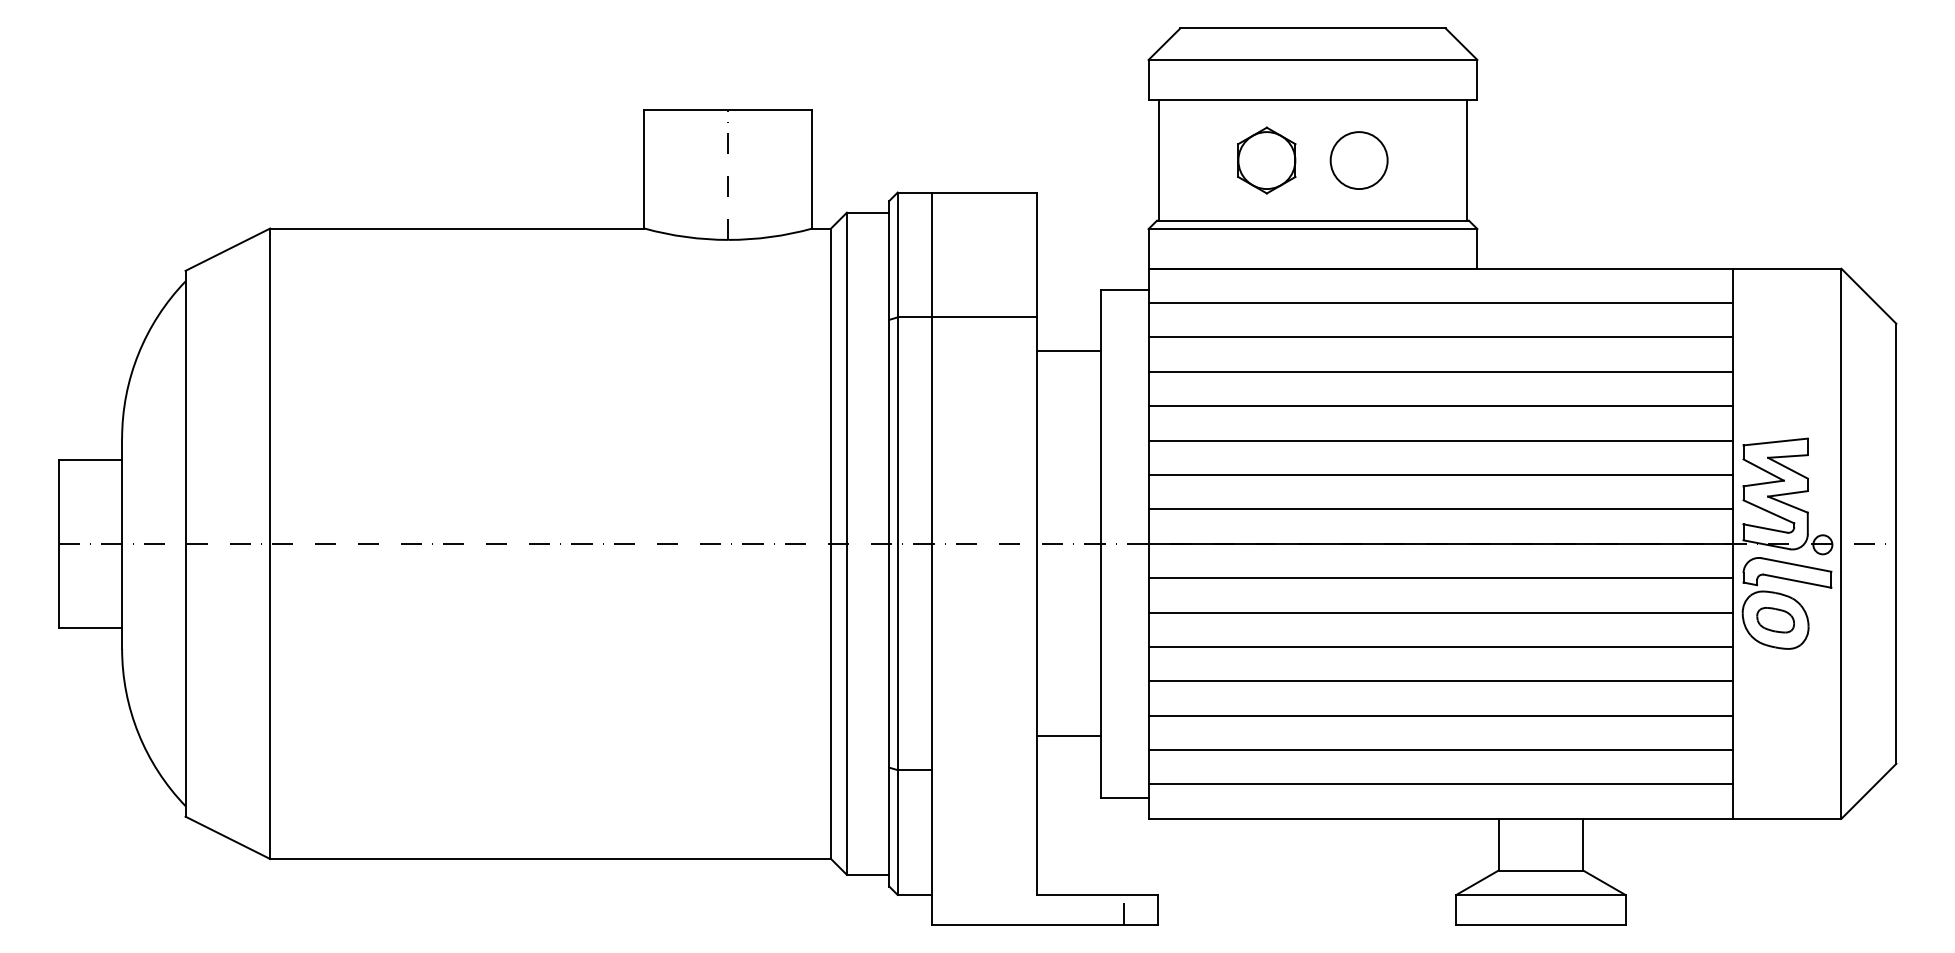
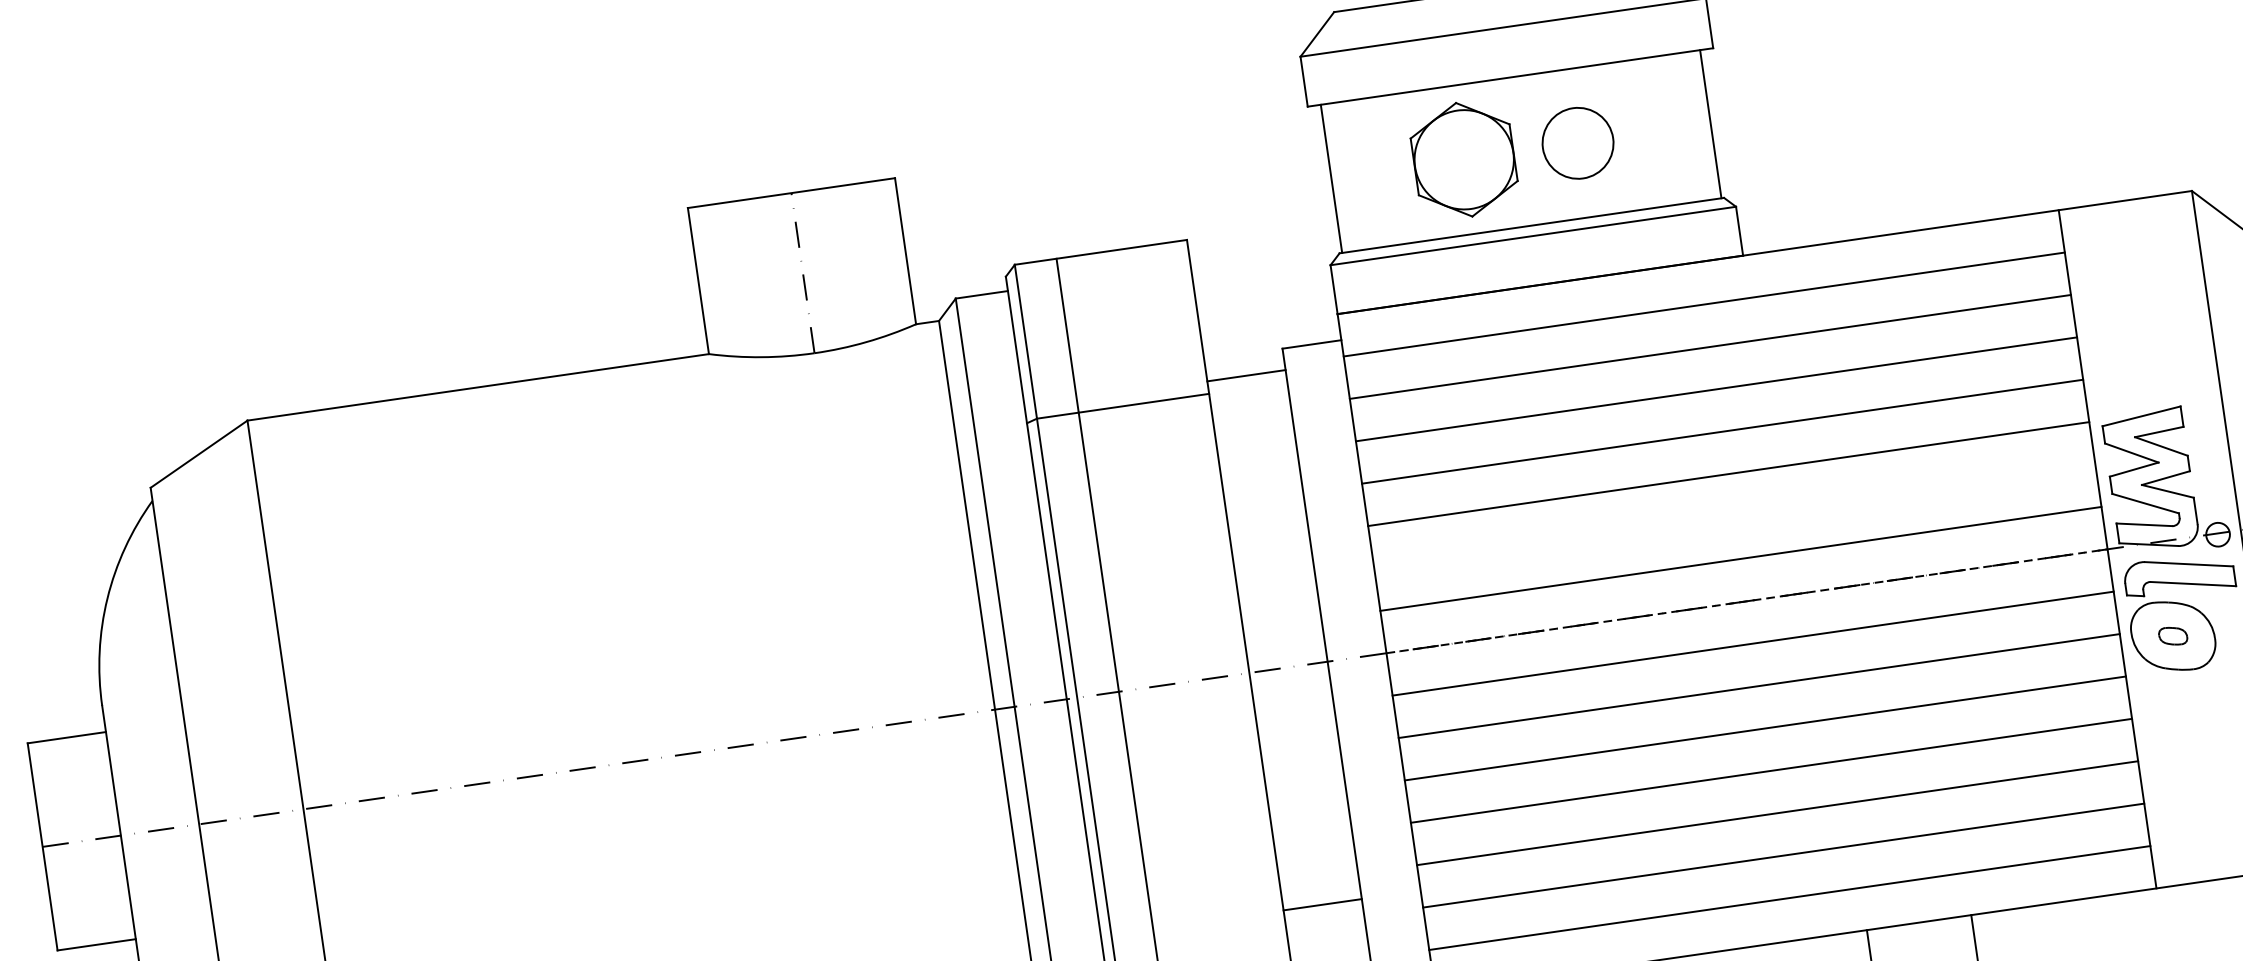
part: (1266, 160) -> (1463, 159), size x1.4
line: (1068, 351) -> (1245, 376), moved
line: (1440, 475) -> (1734, 517), removed
line: (1441, 543) -> (1747, 600), solid -> dashed
part: (1775, 620) -> (2173, 636), size x0.6

